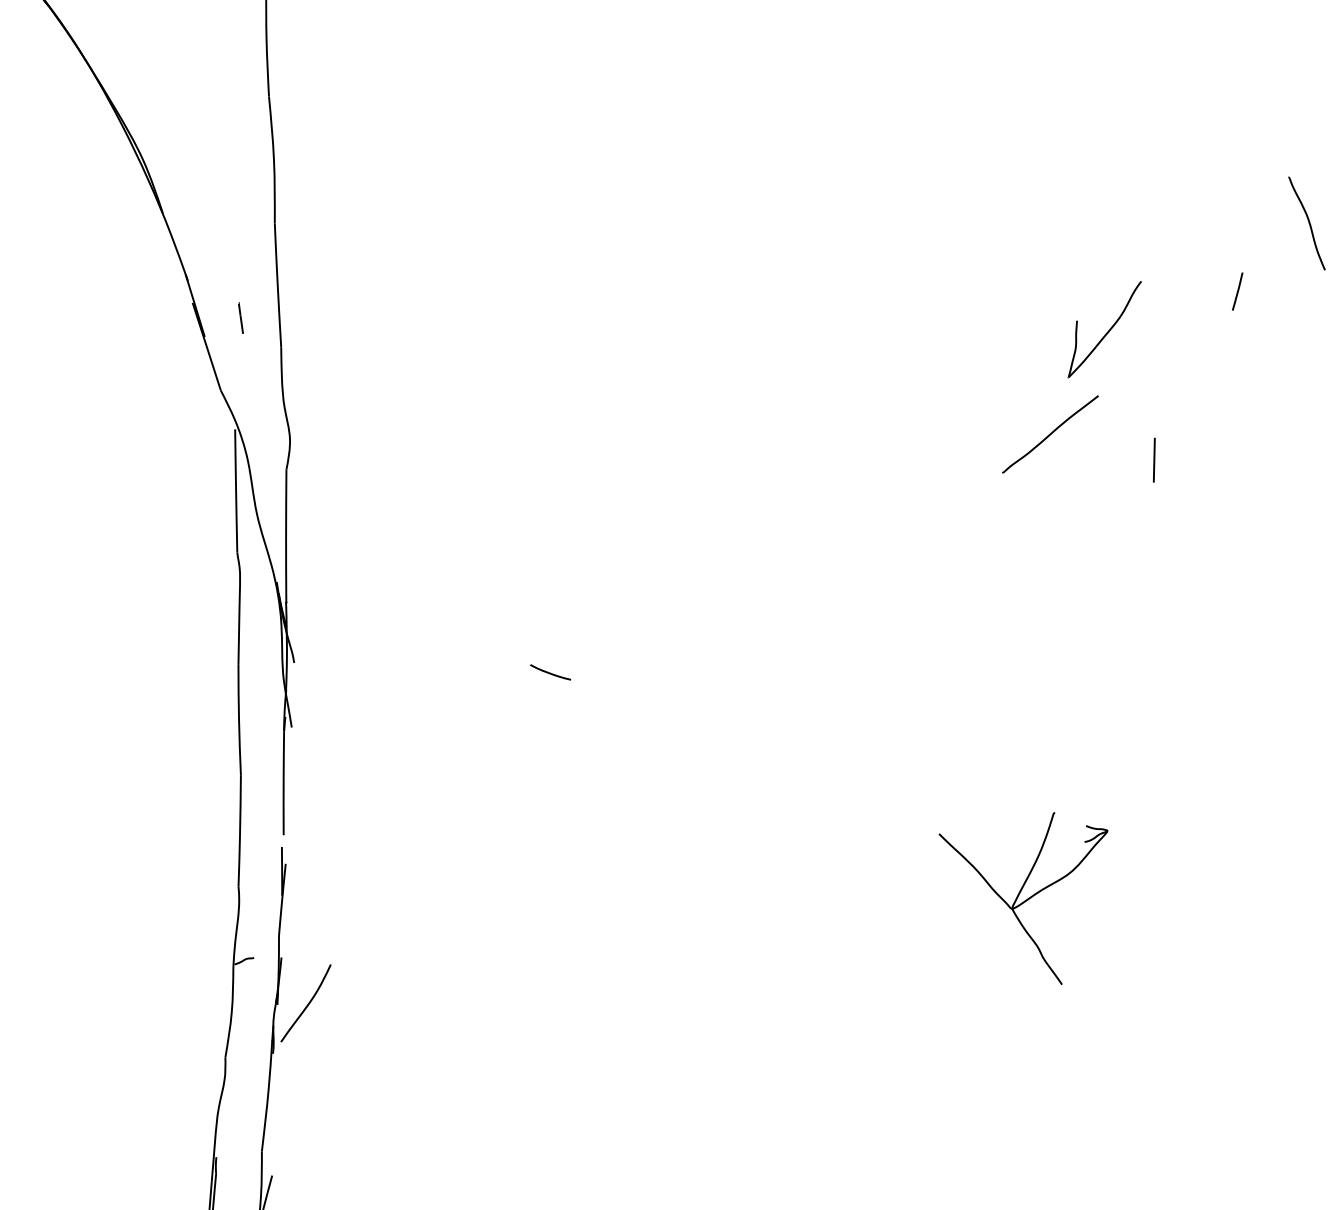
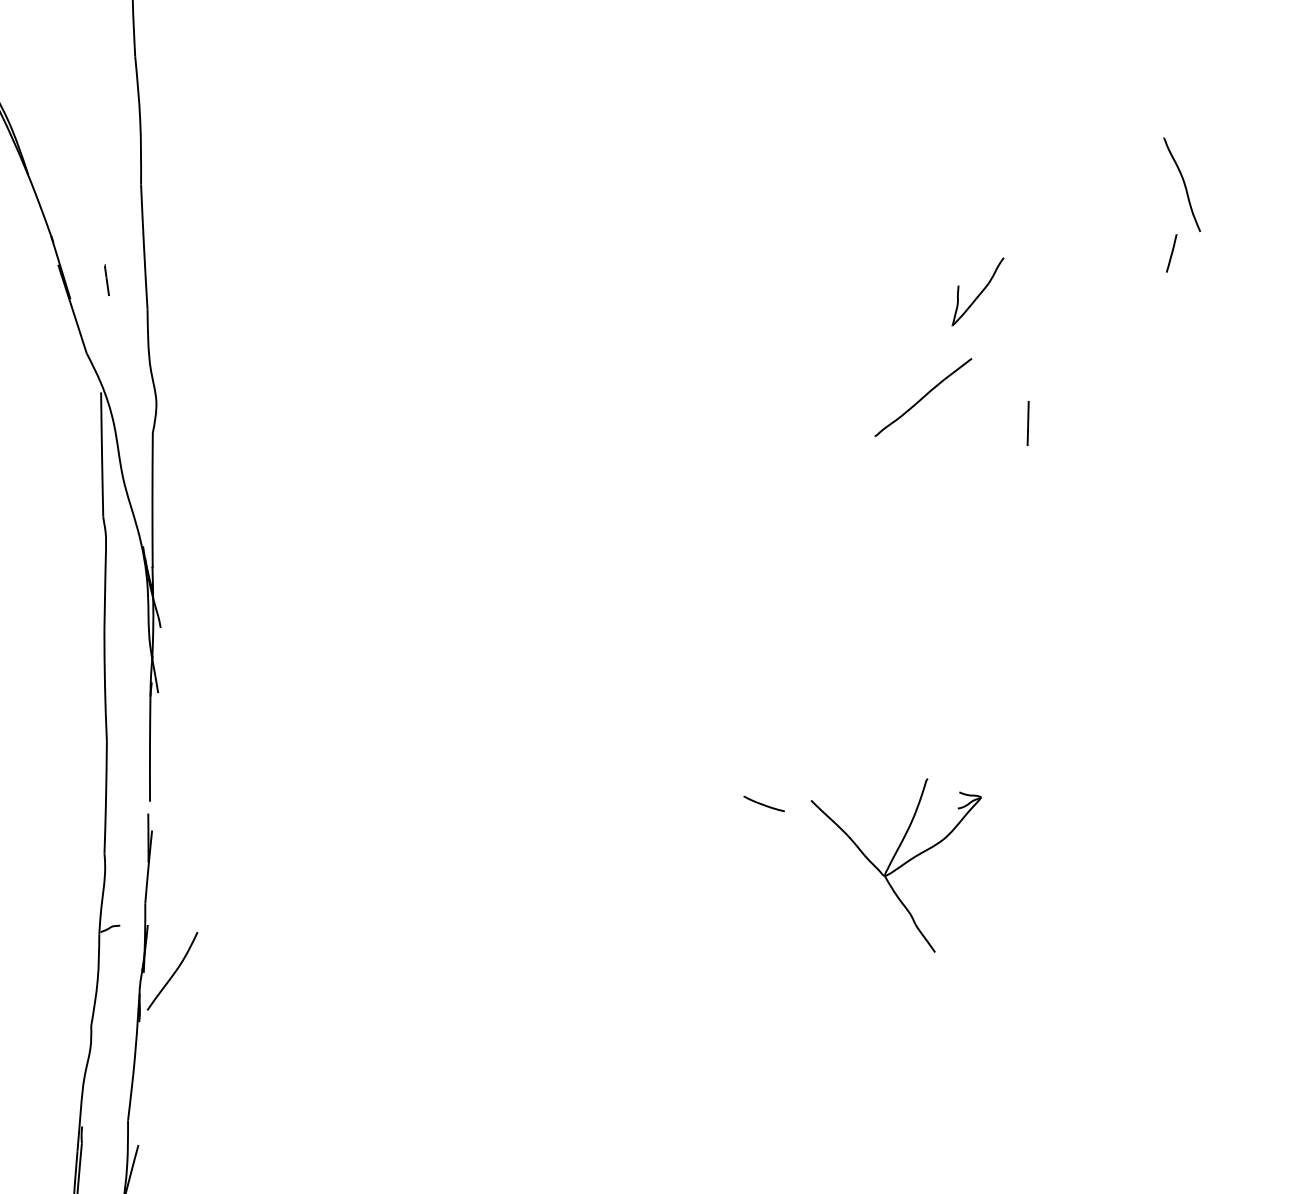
line: (1237, 291) -> (1171, 253), moved
part: (1104, 329) -> (977, 291), size x0.7
curve: (550, 672) -> (764, 804), moved

